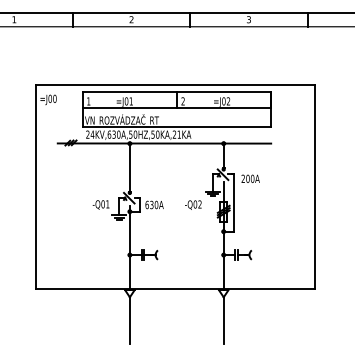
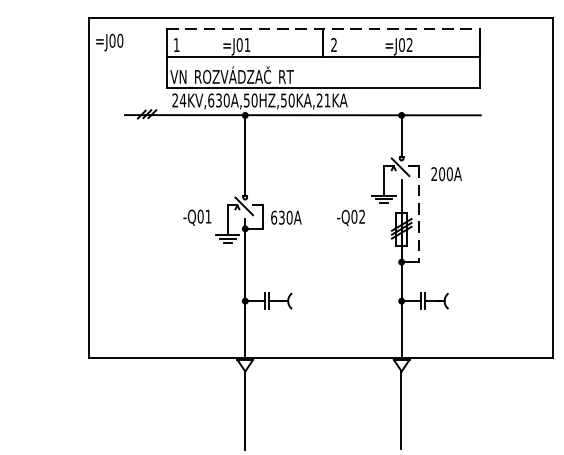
line: (176, 91) -> (322, 28), solid -> dashed
line: (234, 202) -> (419, 213), solid -> dashed

